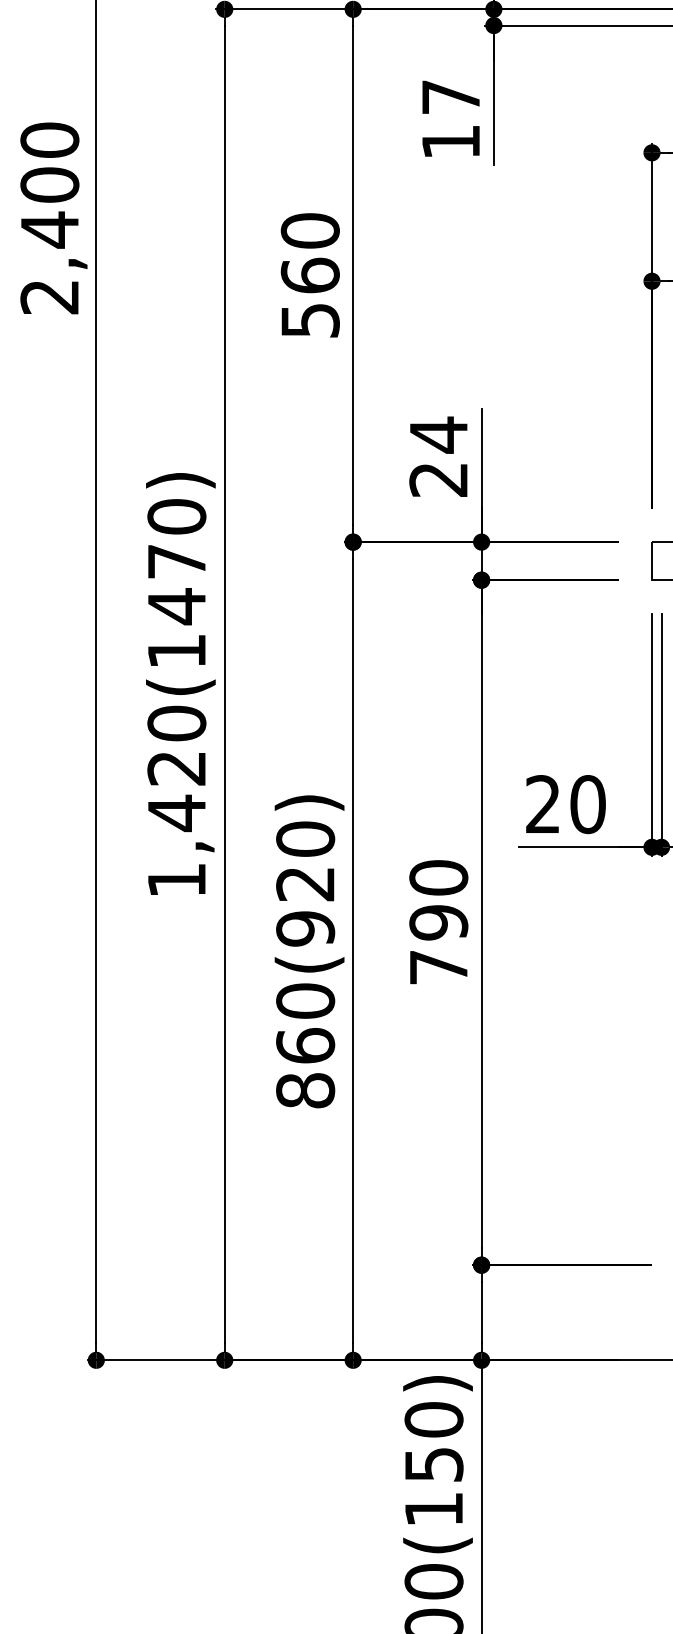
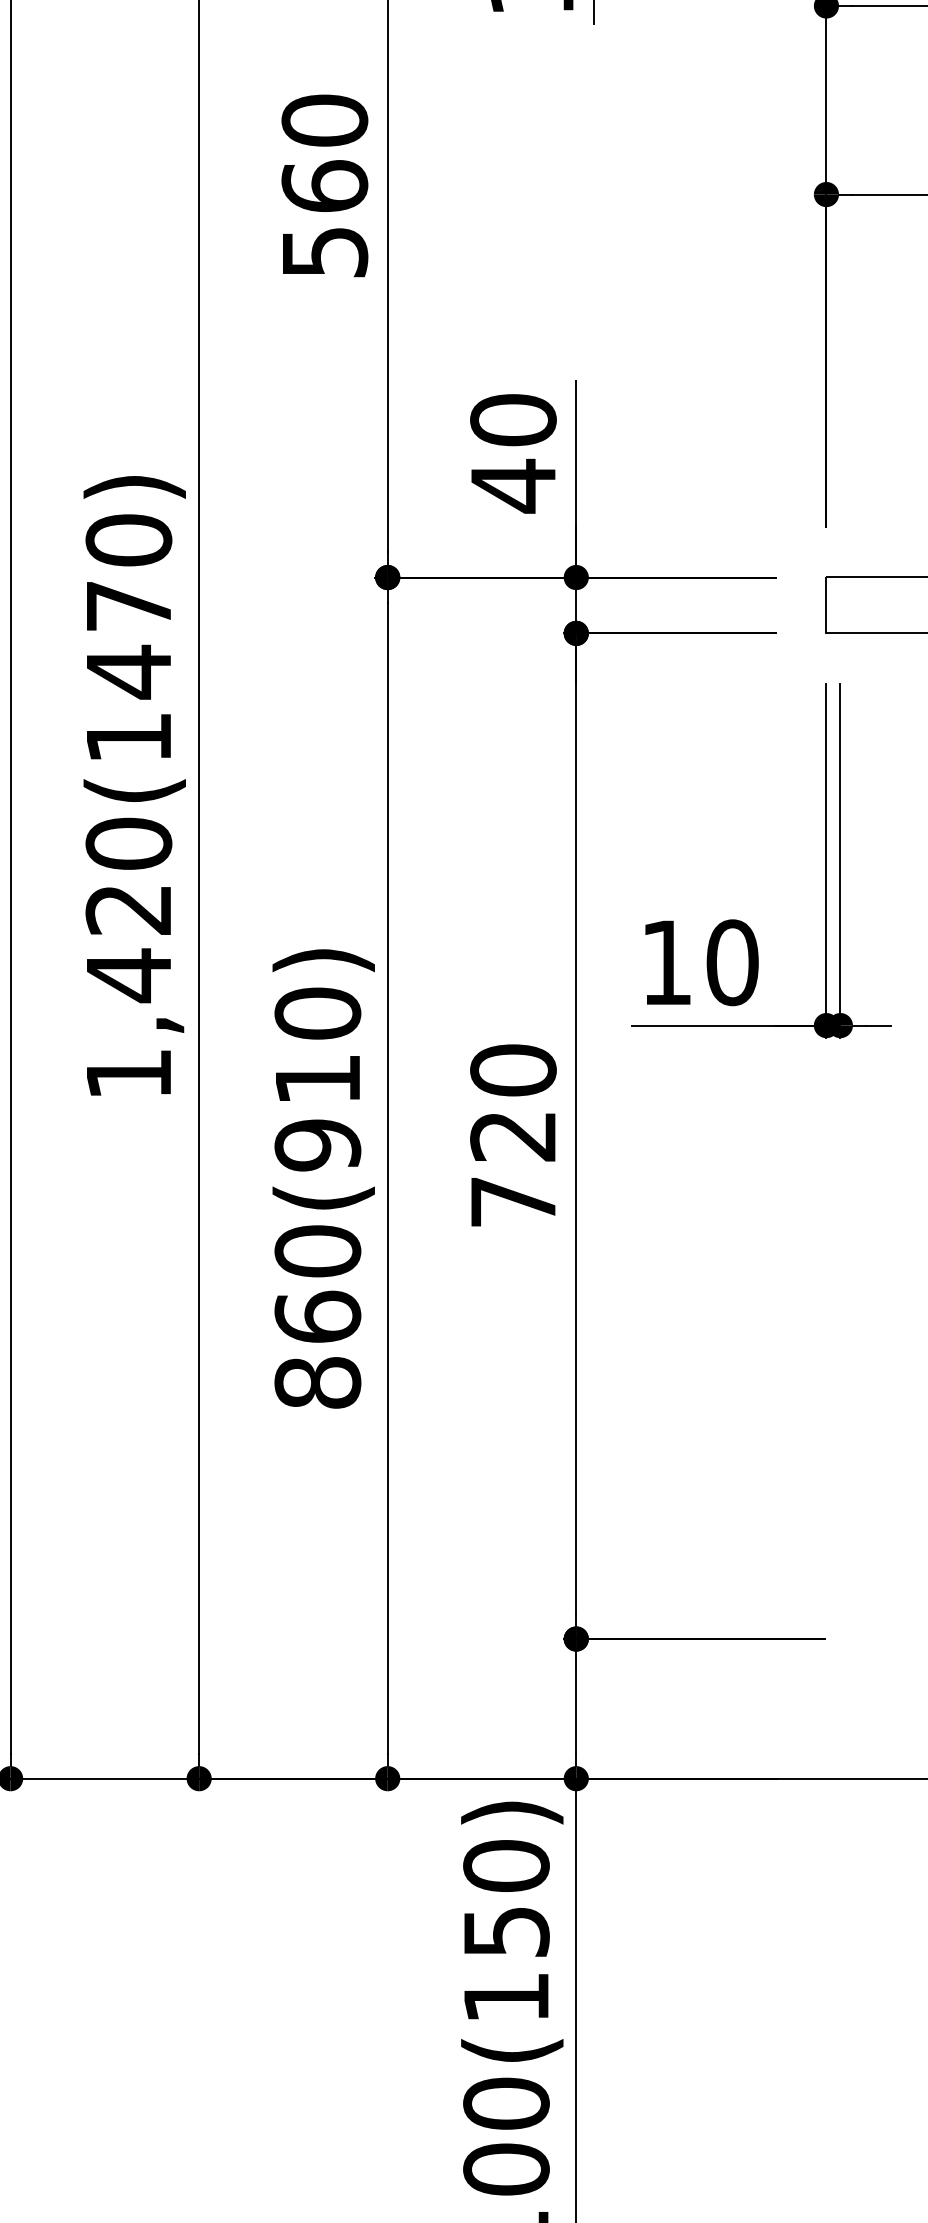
text: (438, 457) -> (512, 453), 24 -> 40
text: (542, 803) -> (665, 961), 20 -> 10
text: (305, 884) -> (317, 1080), 860(920) -> 860(910)
text: (438, 922) -> (512, 1135), 790 -> 720

